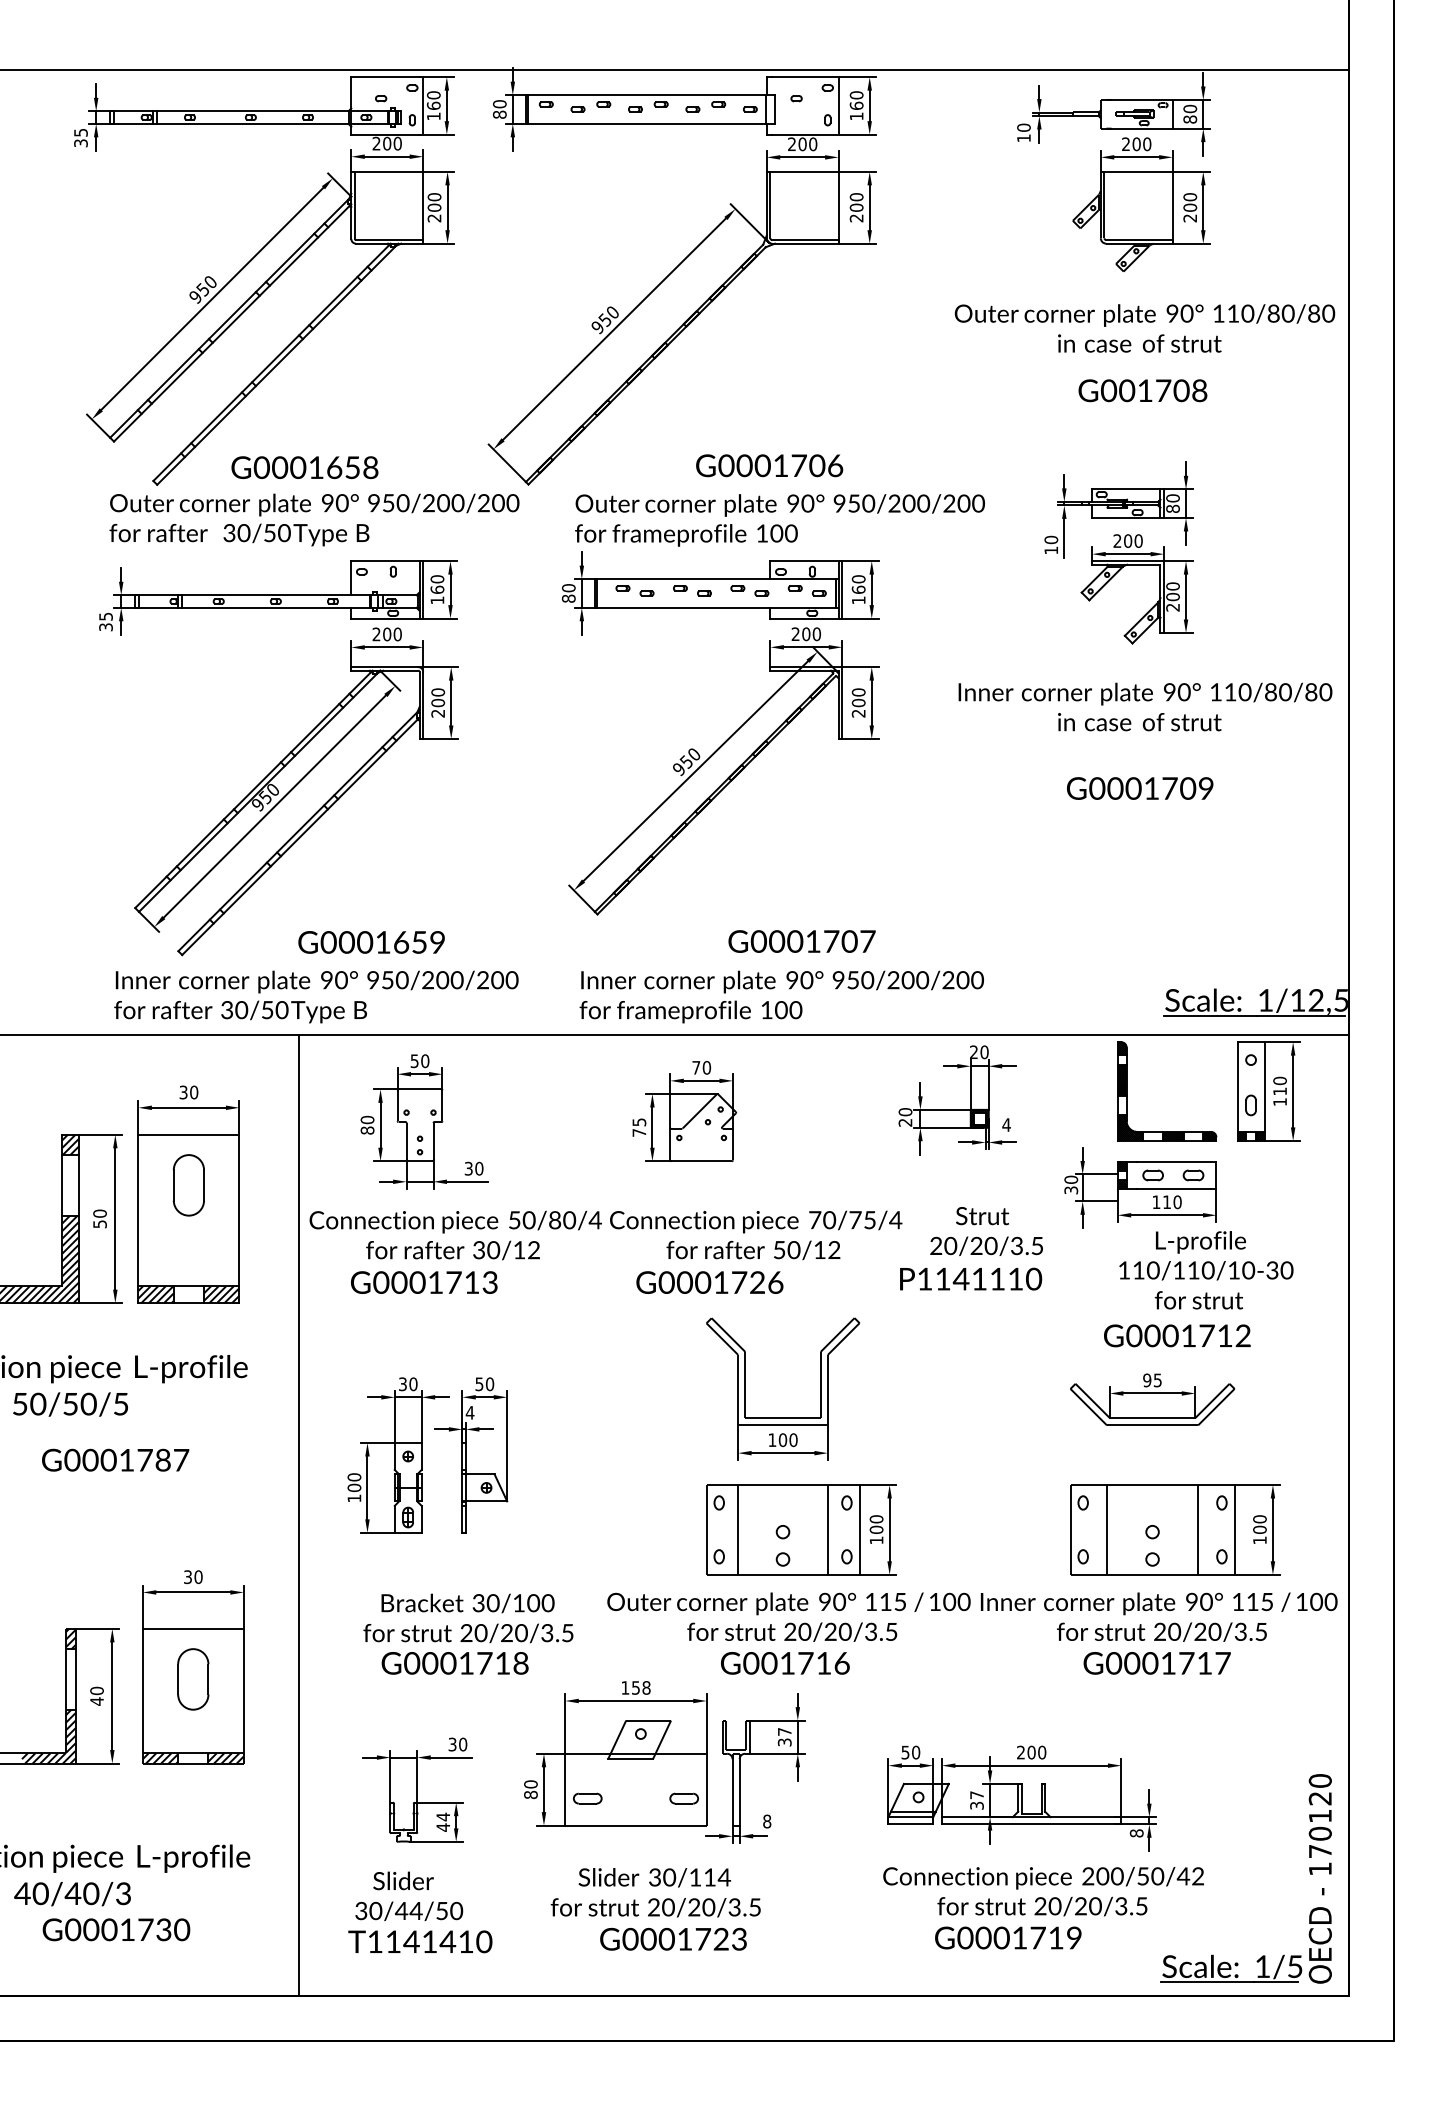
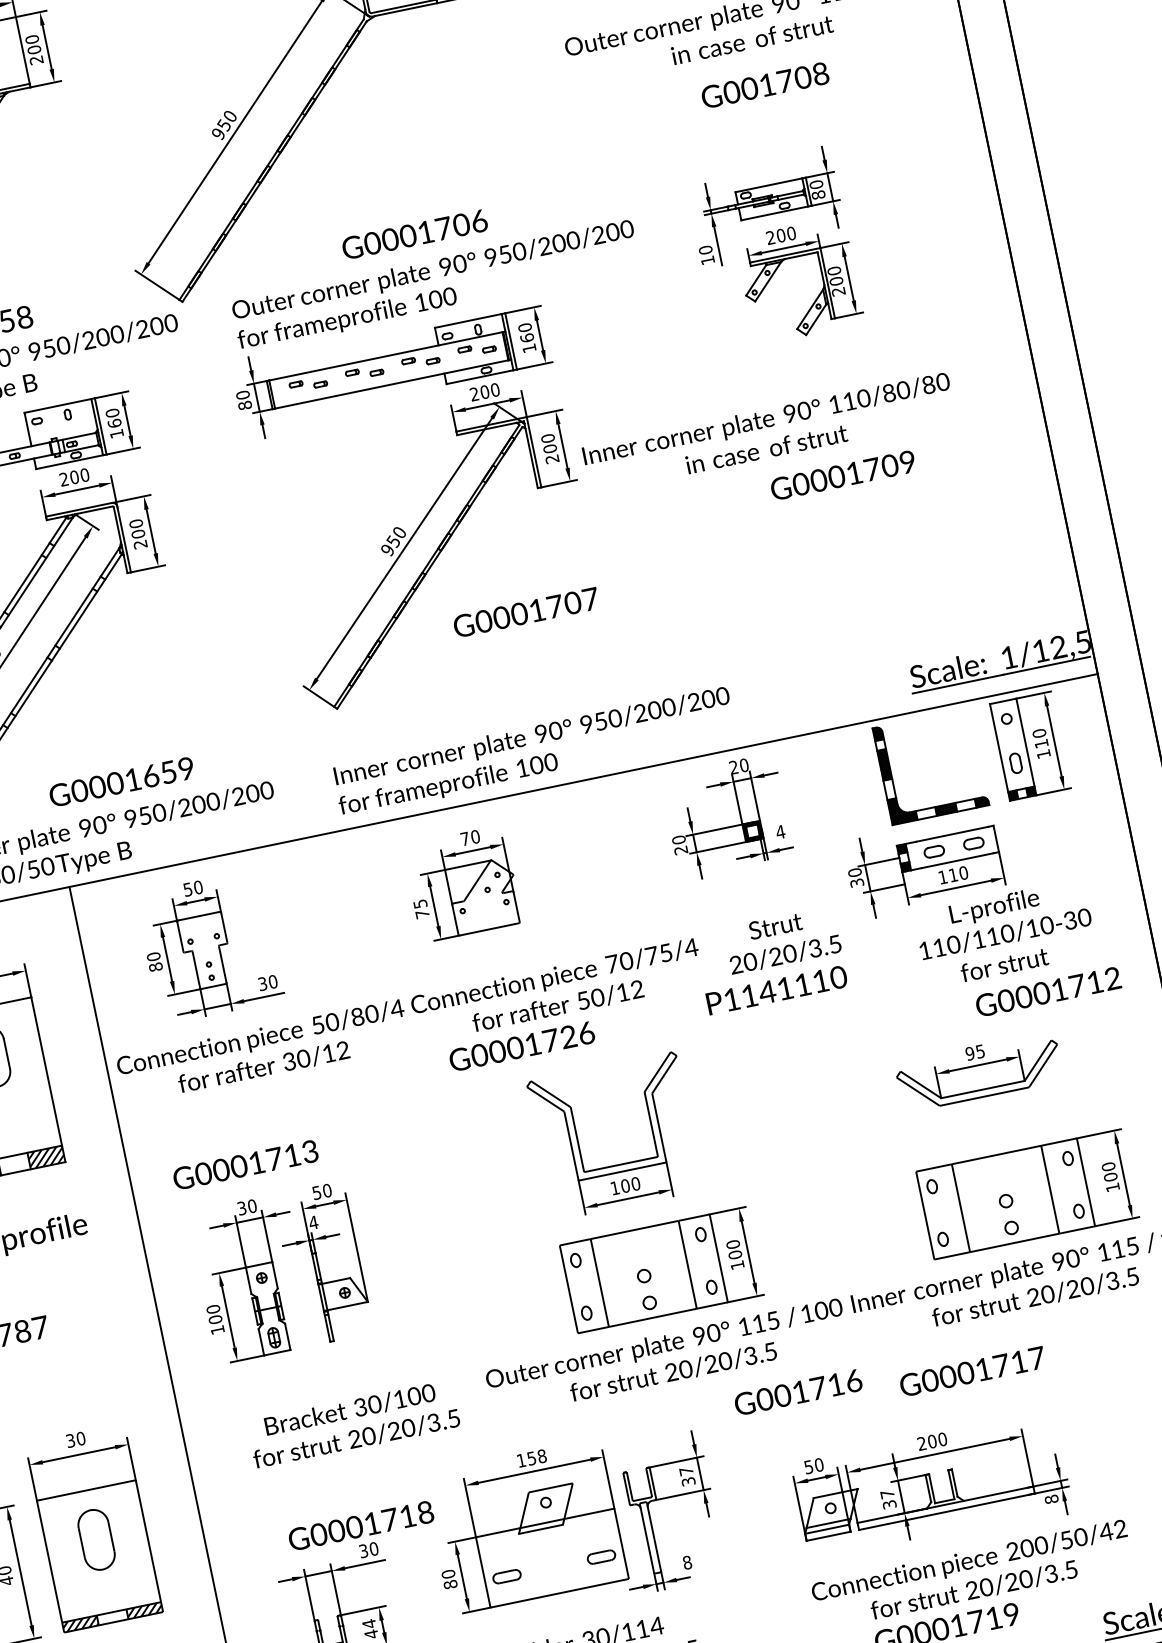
text: (1145, 706) -> (769, 432), moved
text: (801, 941) -> (525, 612), moved
text: (424, 1282) -> (245, 1164), moved
text: (1177, 1335) -> (1048, 991), moved
text: (454, 1663) -> (360, 1526), moved
text: (785, 1663) -> (798, 1392), moved
text: (1156, 1663) -> (971, 1372), moved

